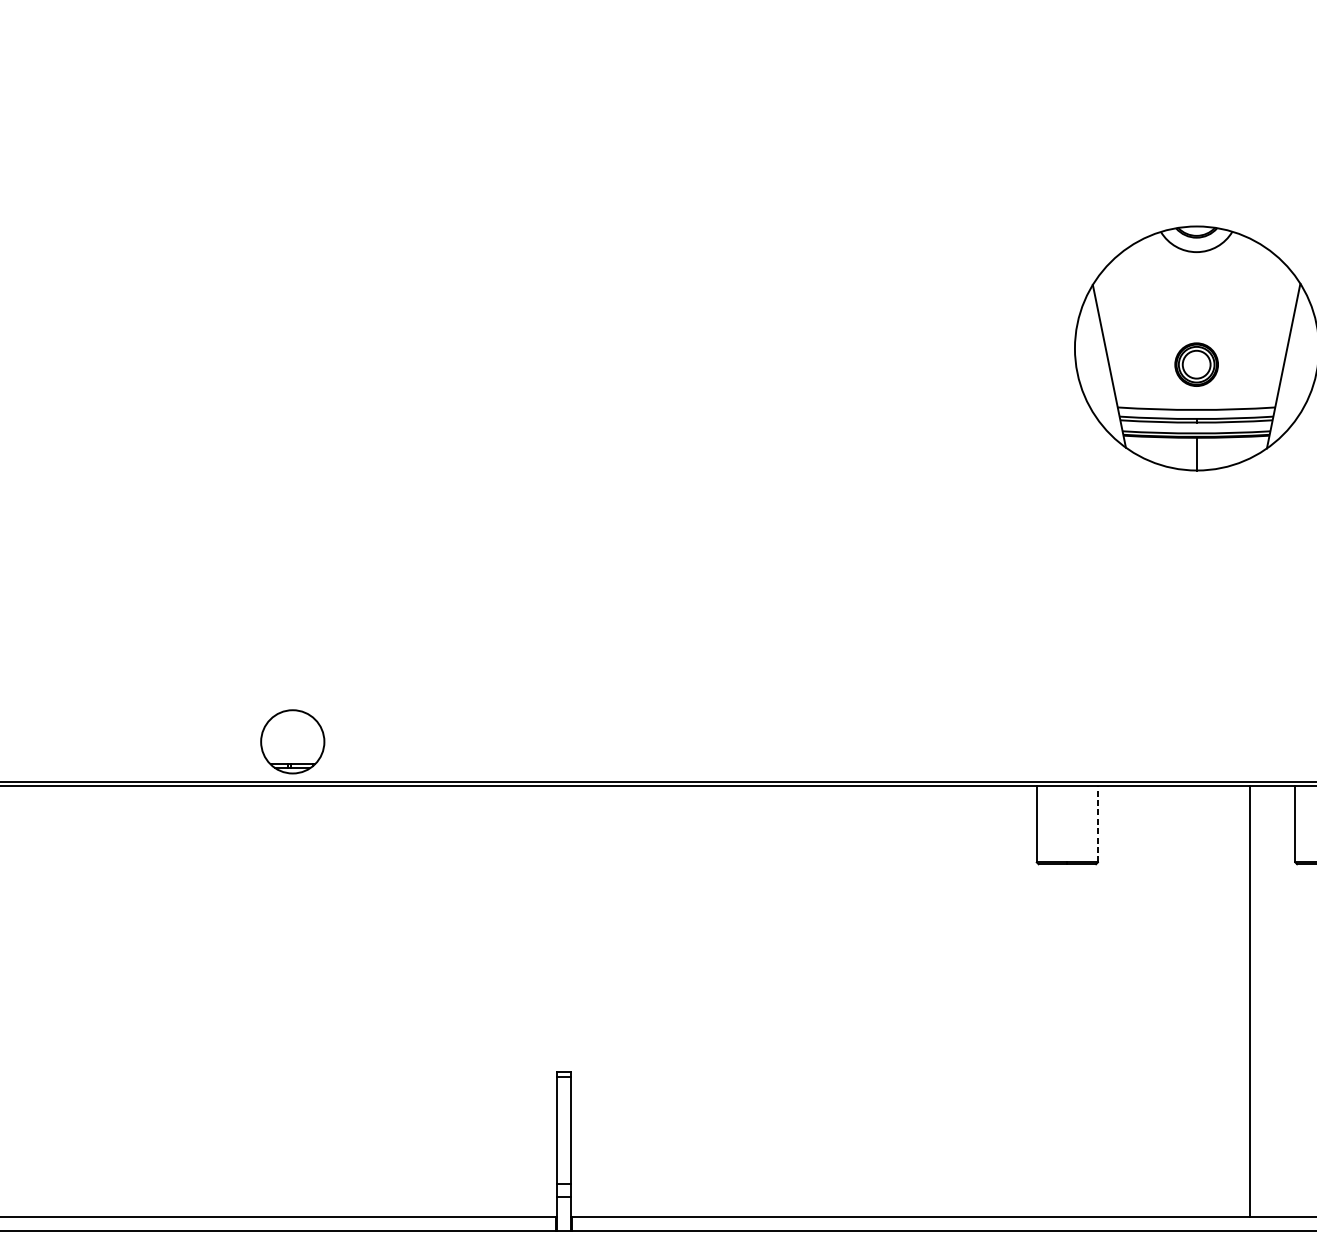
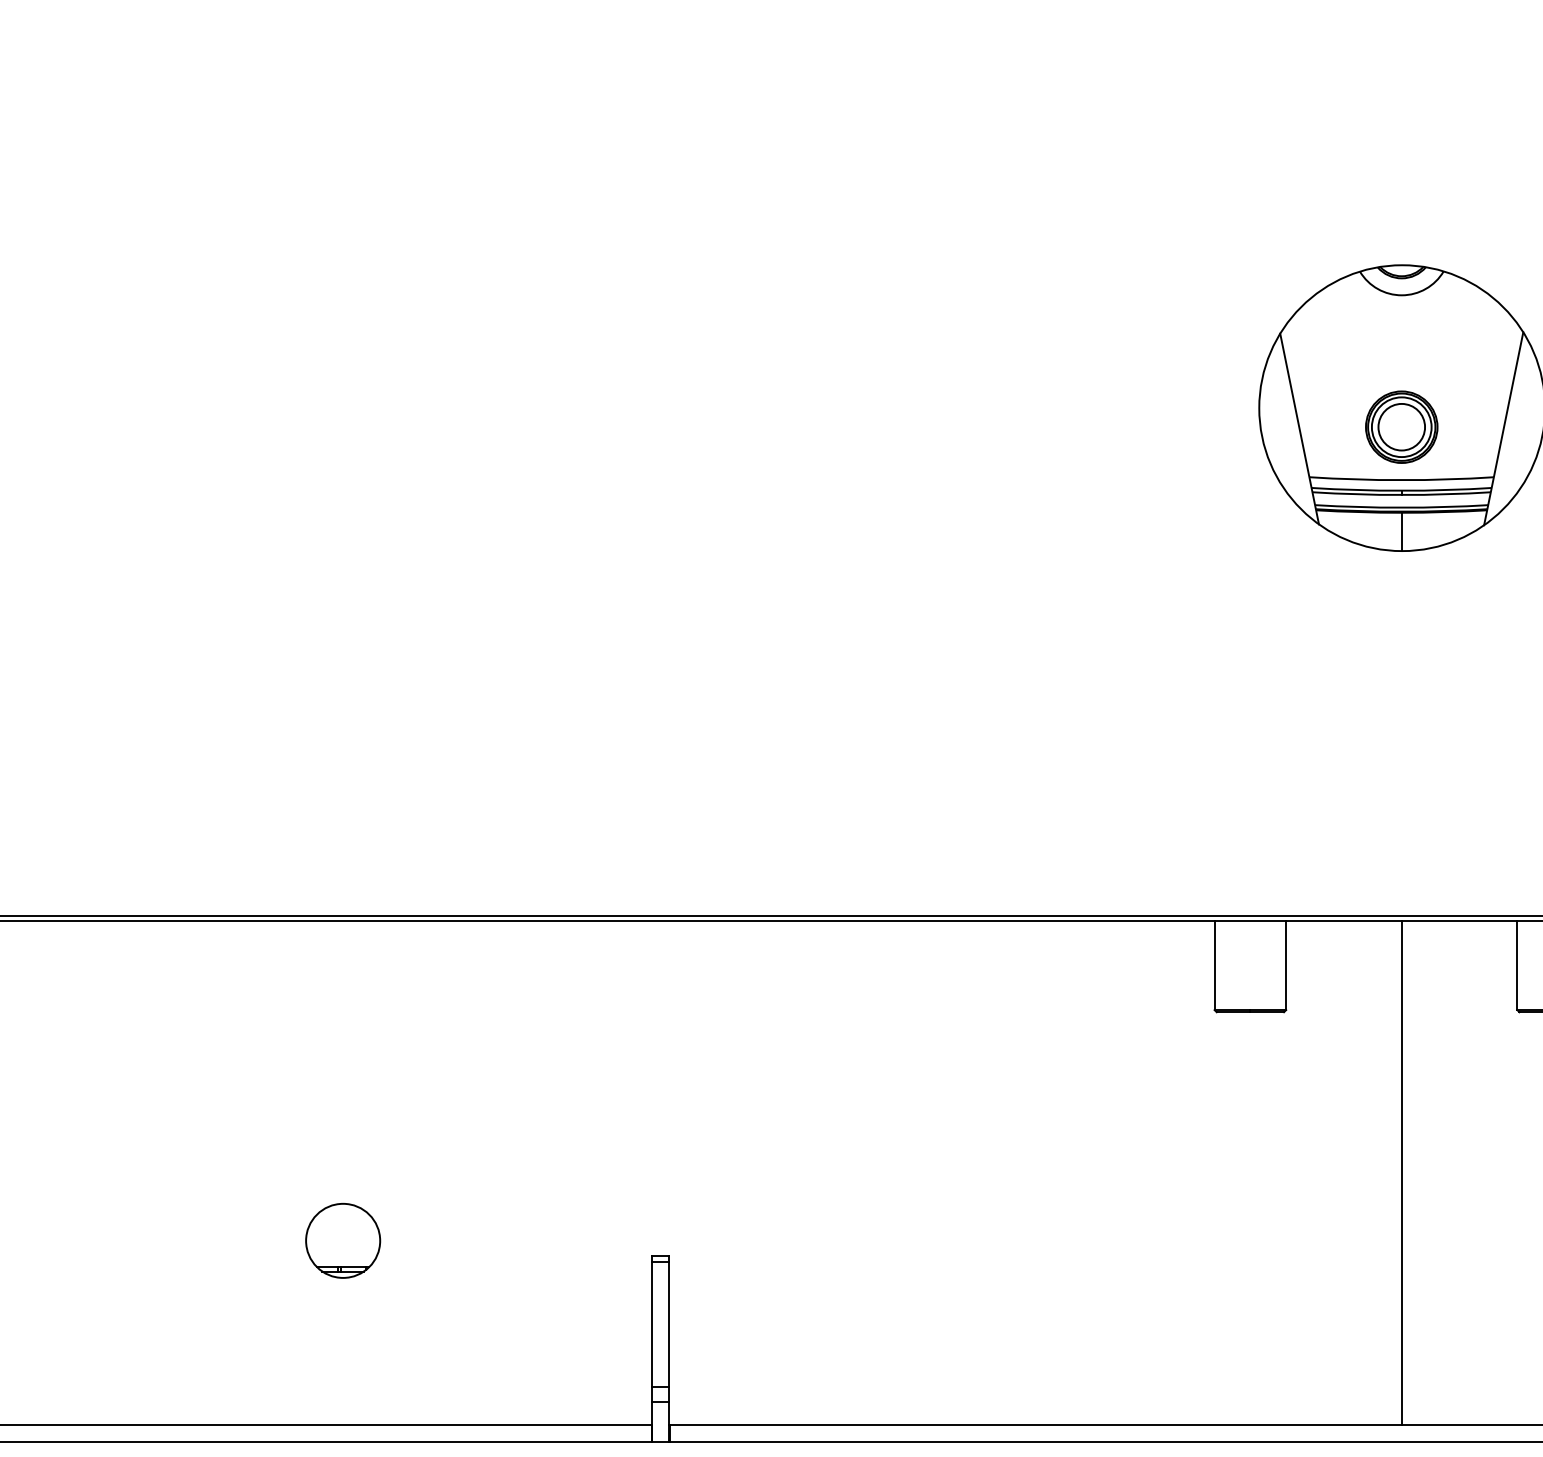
part: (1196, 364) -> (1401, 426), size x1.43
part: (293, 741) -> (343, 1240), moved
line: (1098, 824) -> (1286, 965), dashed -> solid
line: (1250, 1001) -> (1401, 1172), moved

